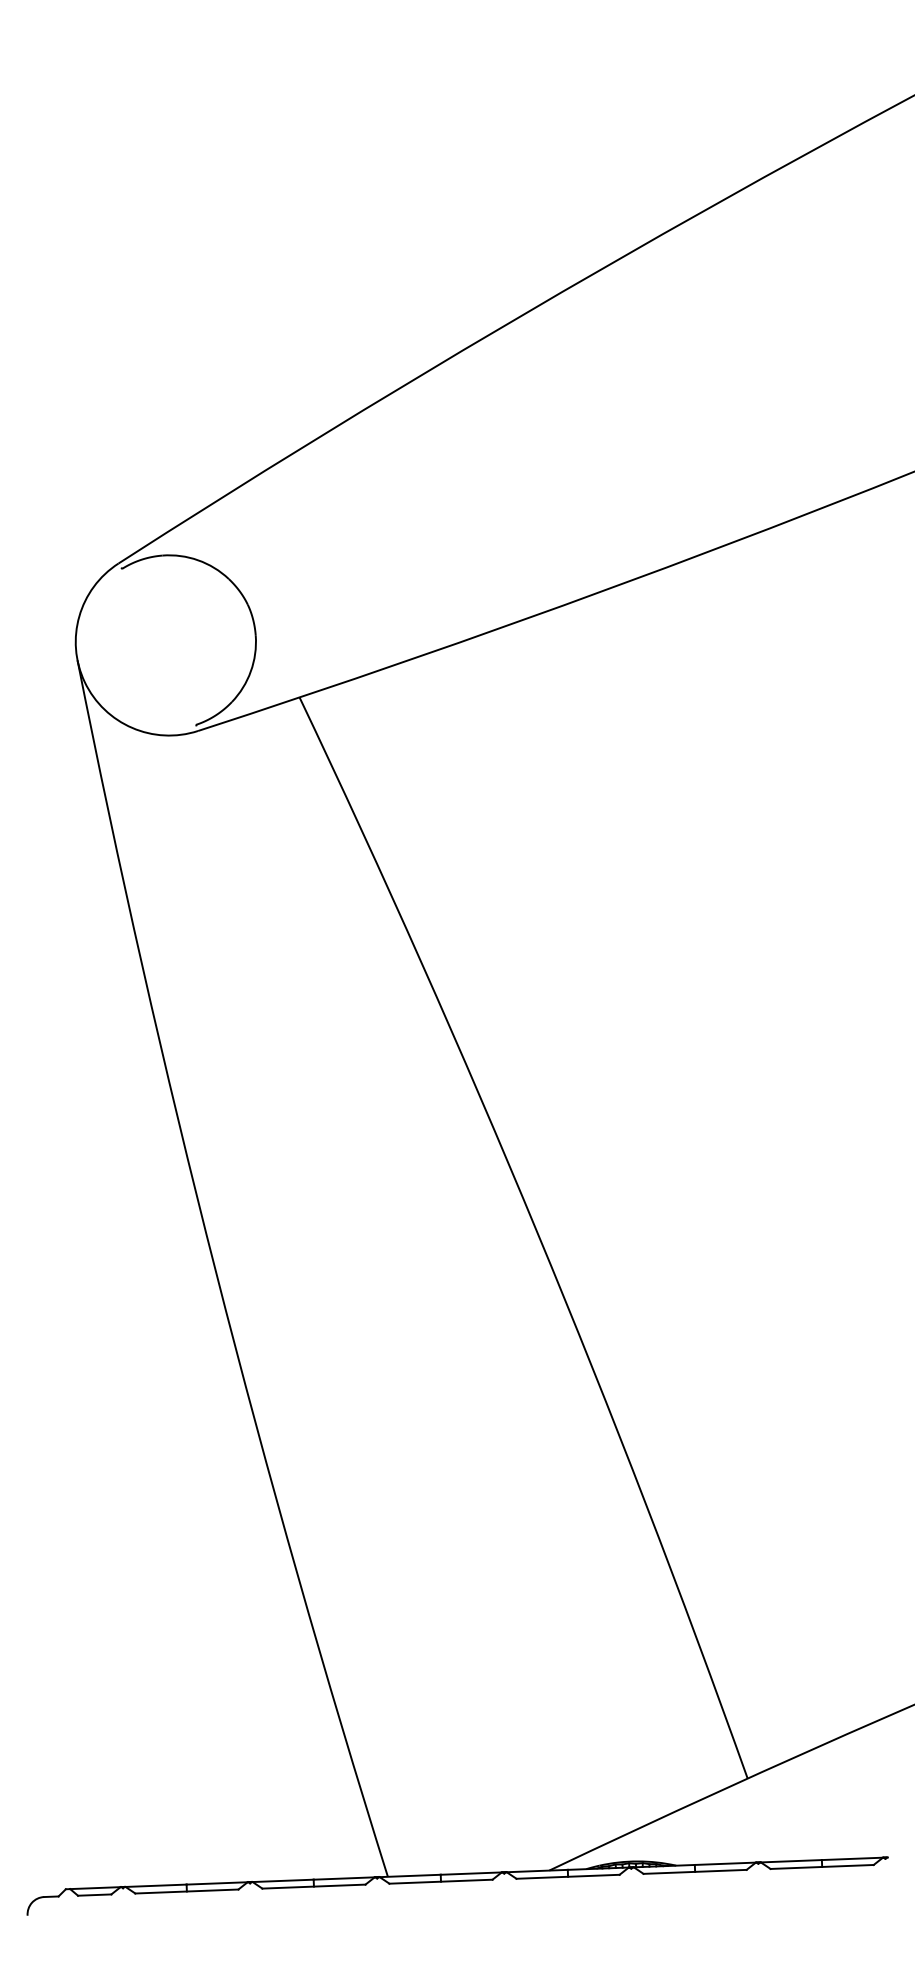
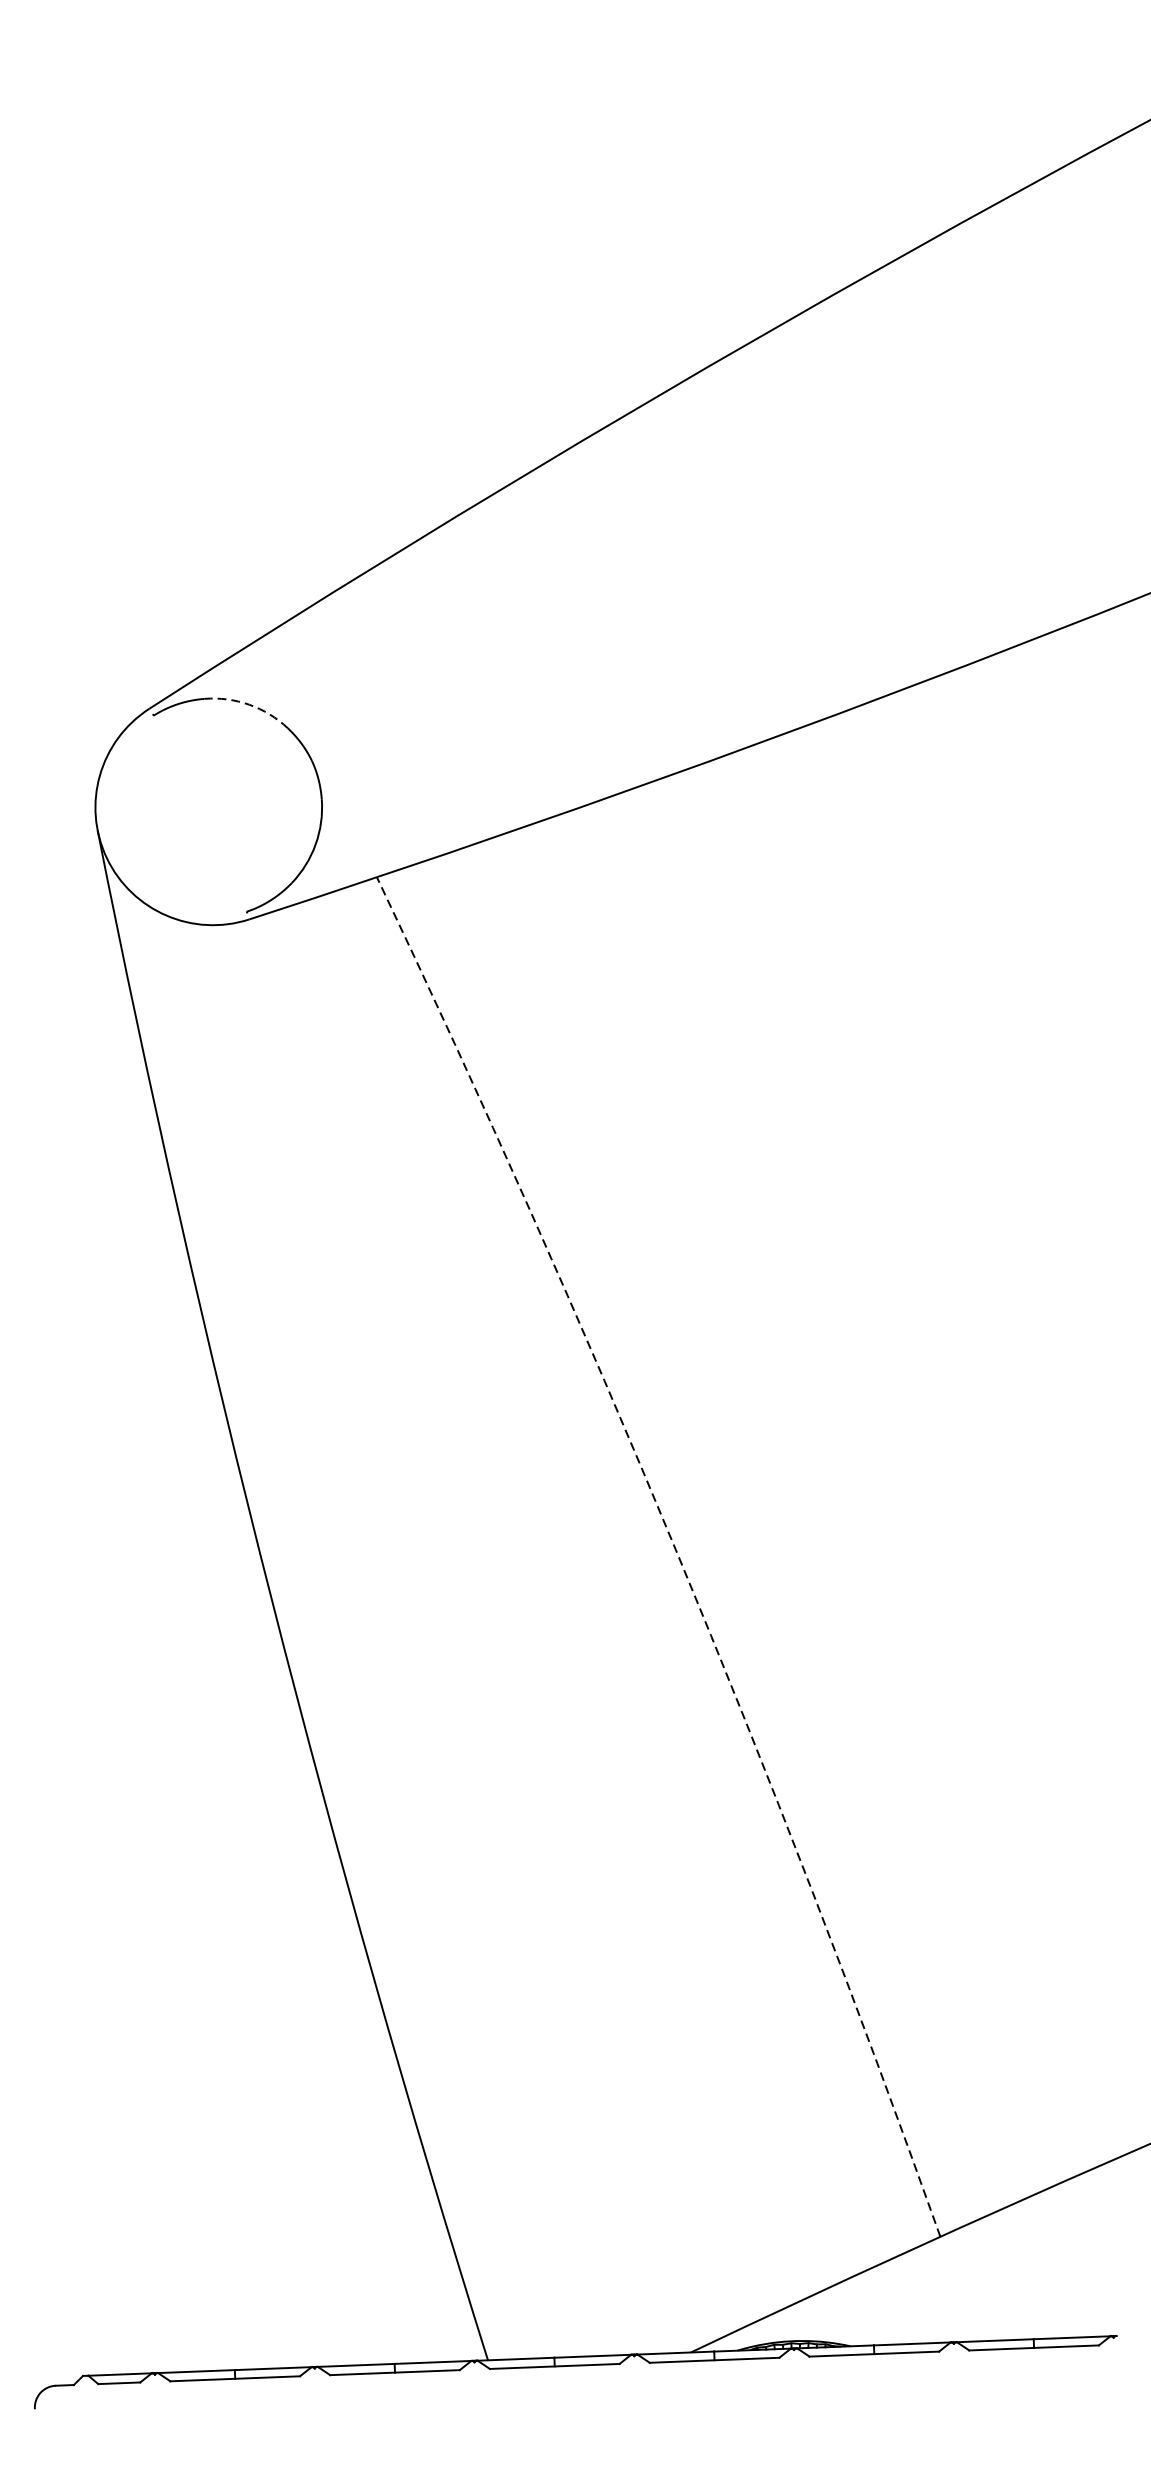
arc: (198, 560) -> (249, 705), solid -> dashed
arc: (537, 1232) -> (676, 1550), solid -> dashed

